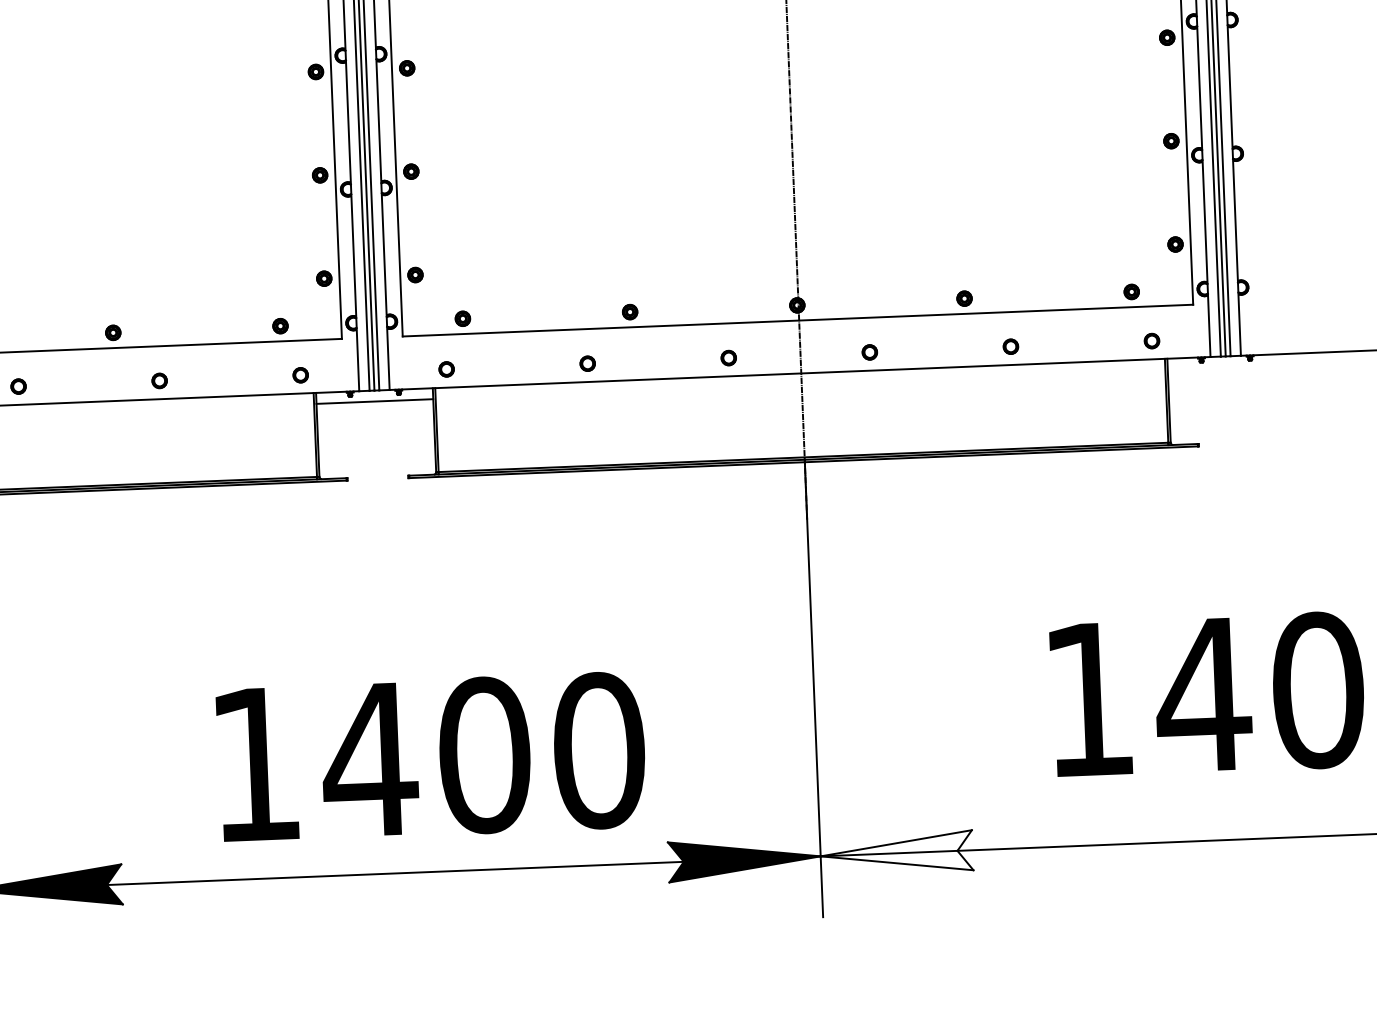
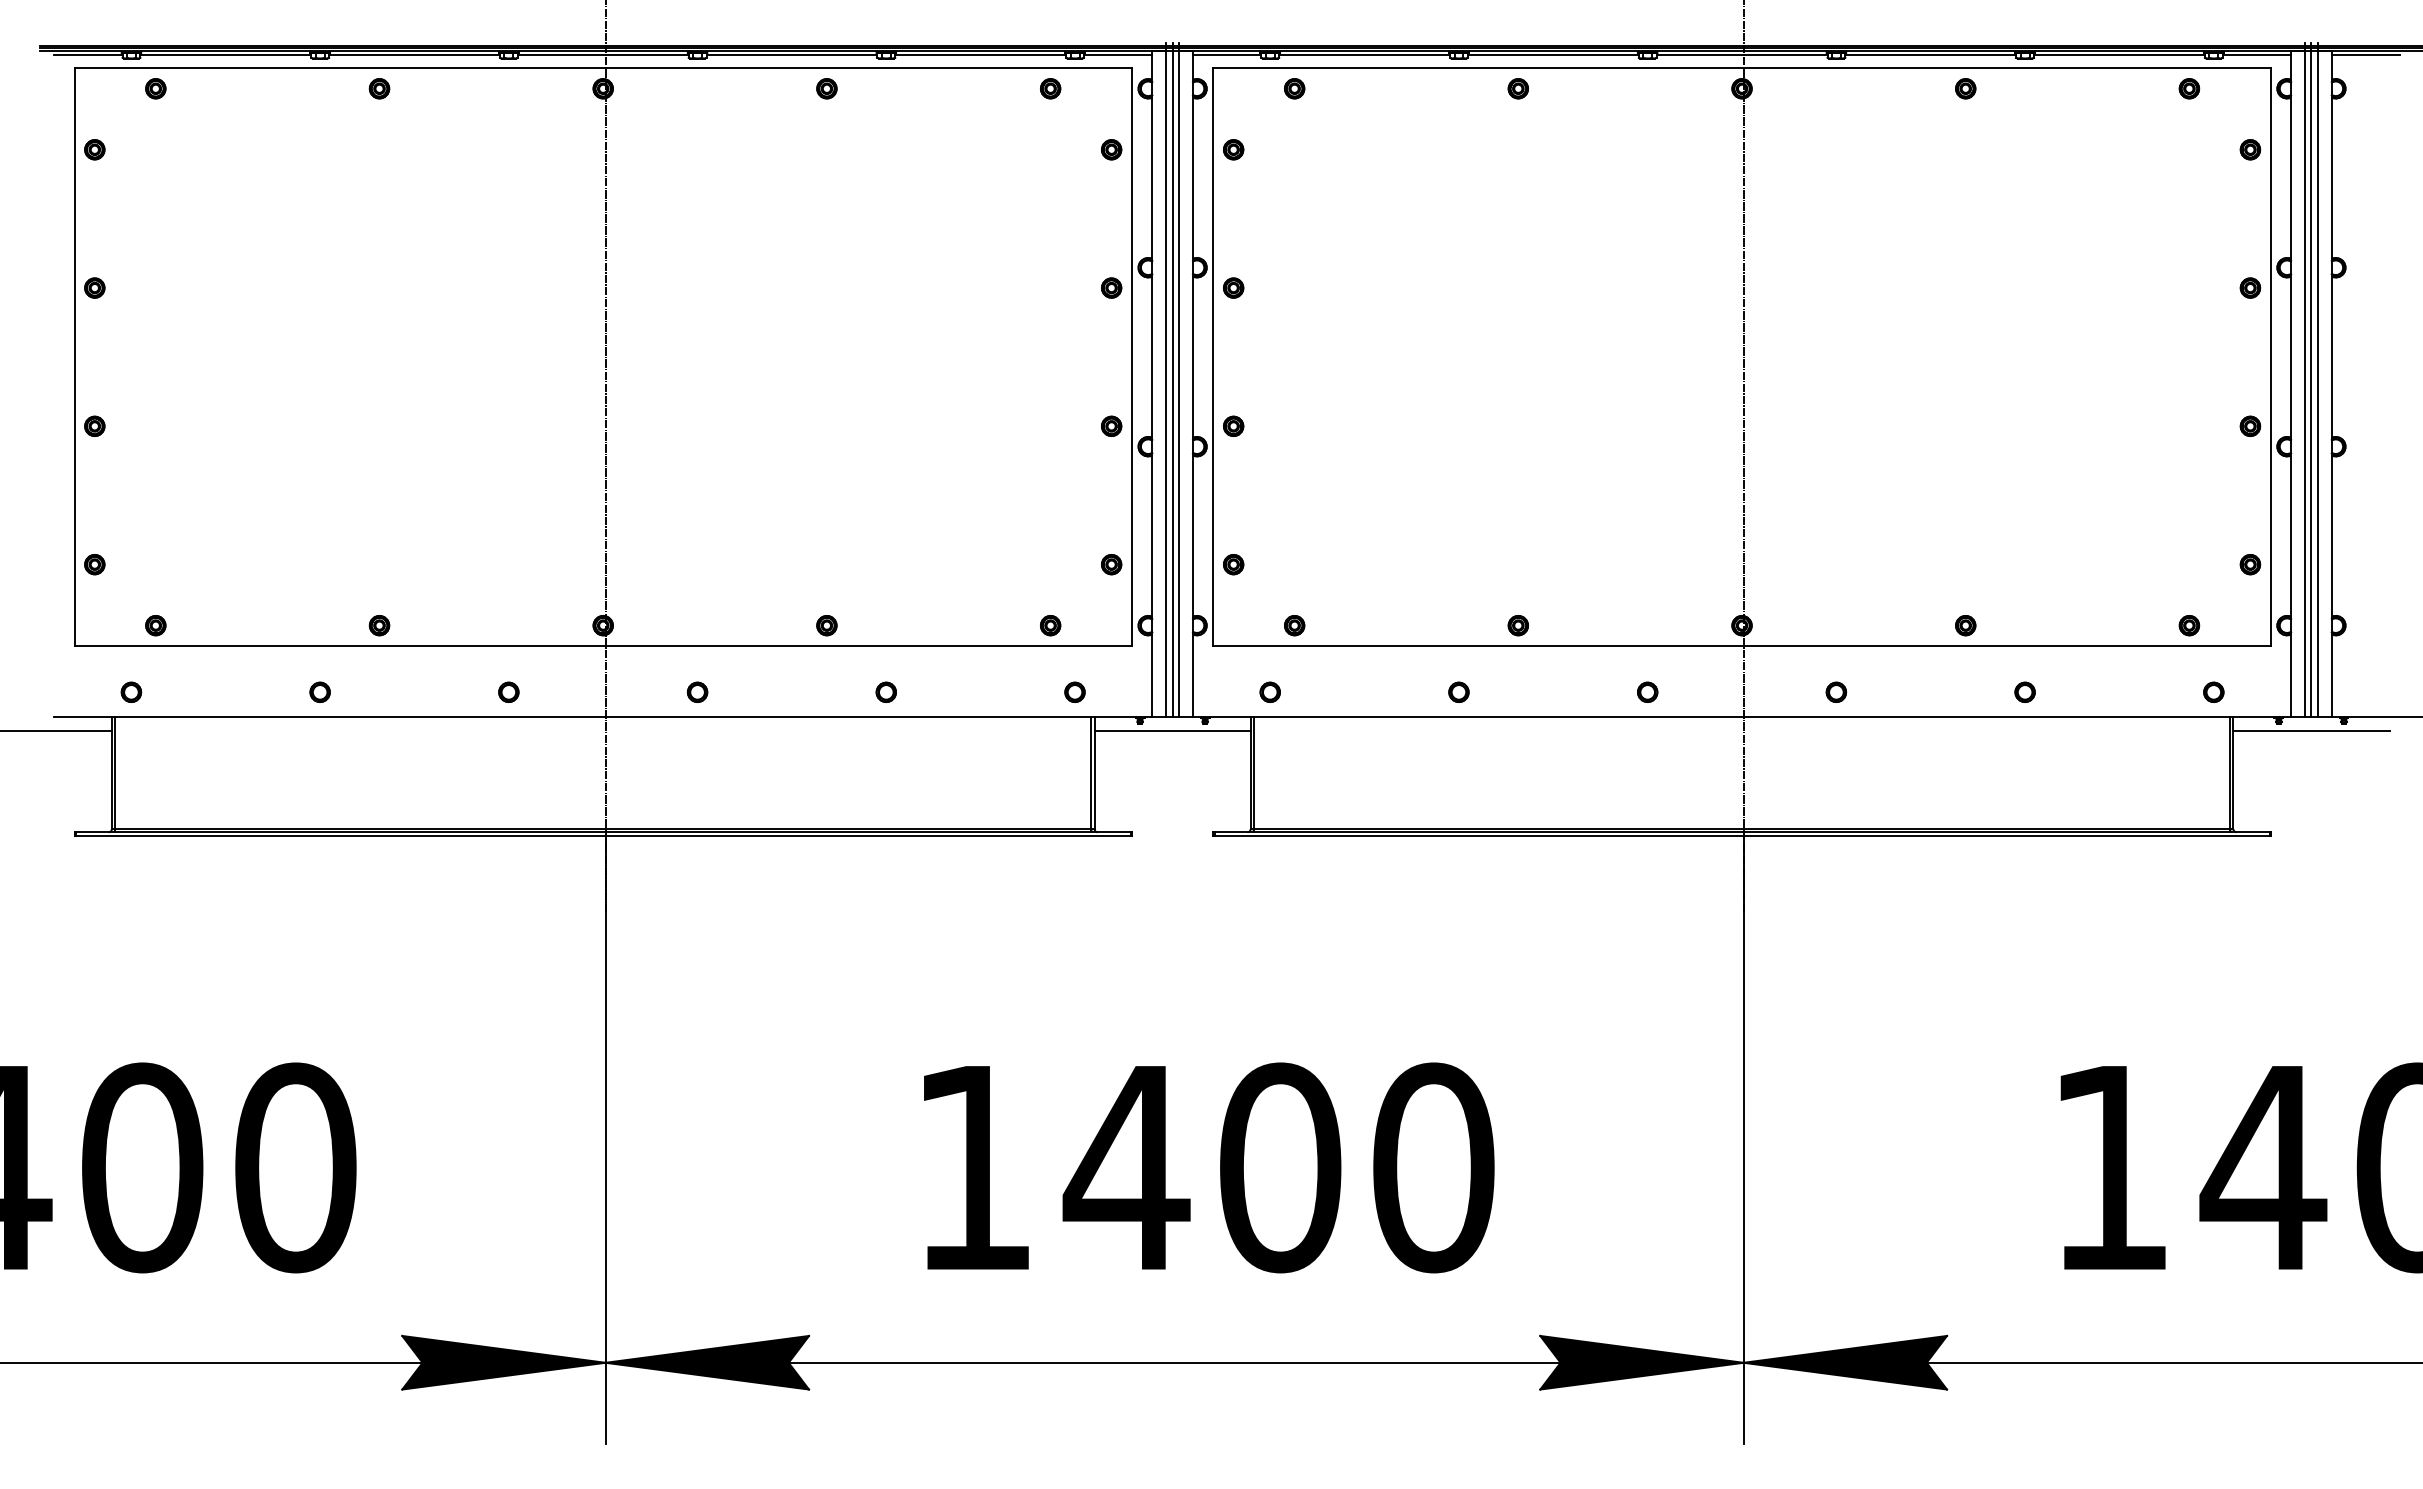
line: (1226, 367) -> (2311, 731), added
text: (431, 757) -> (1209, 1167), moved
fill: (896, 853) -> (1845, 1362), added

